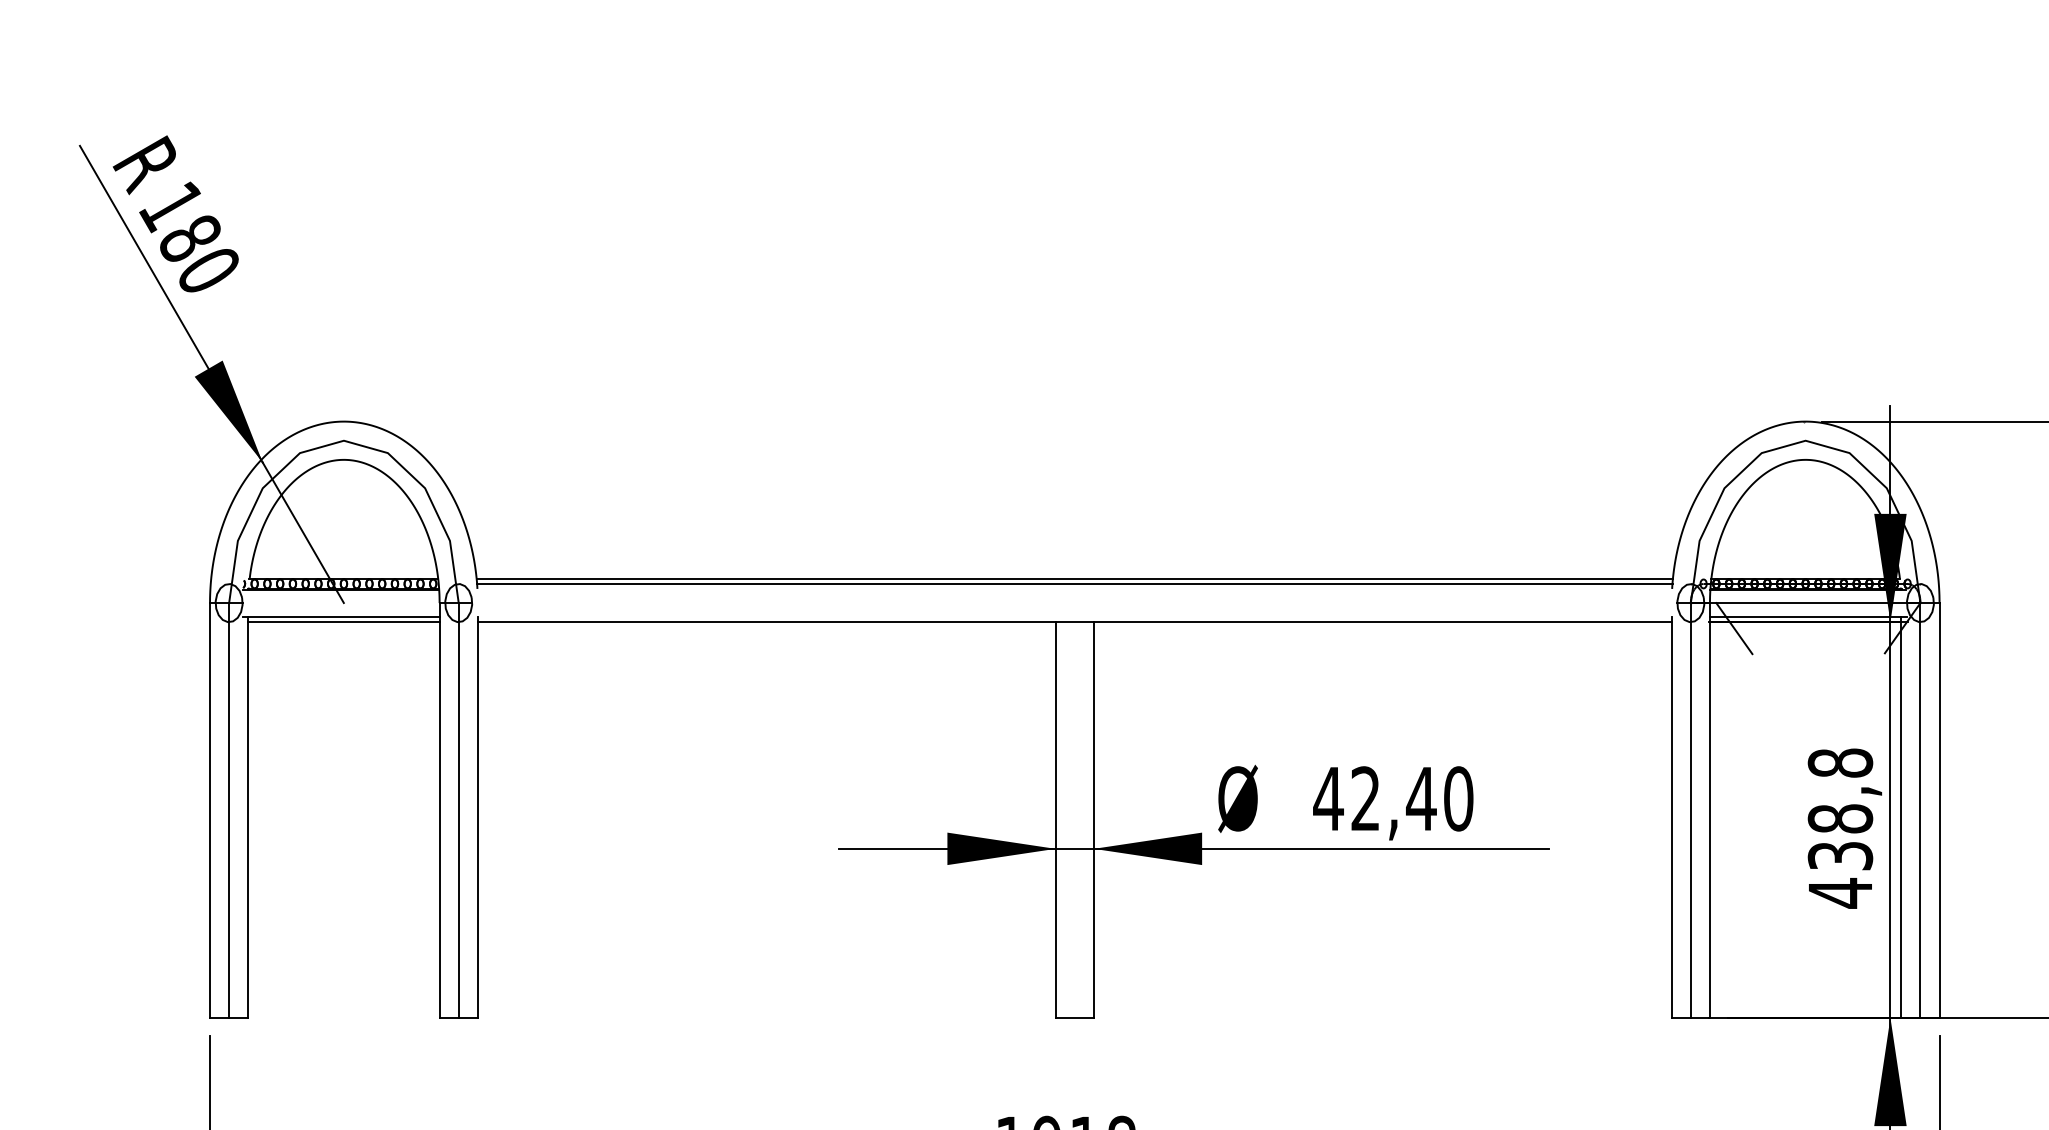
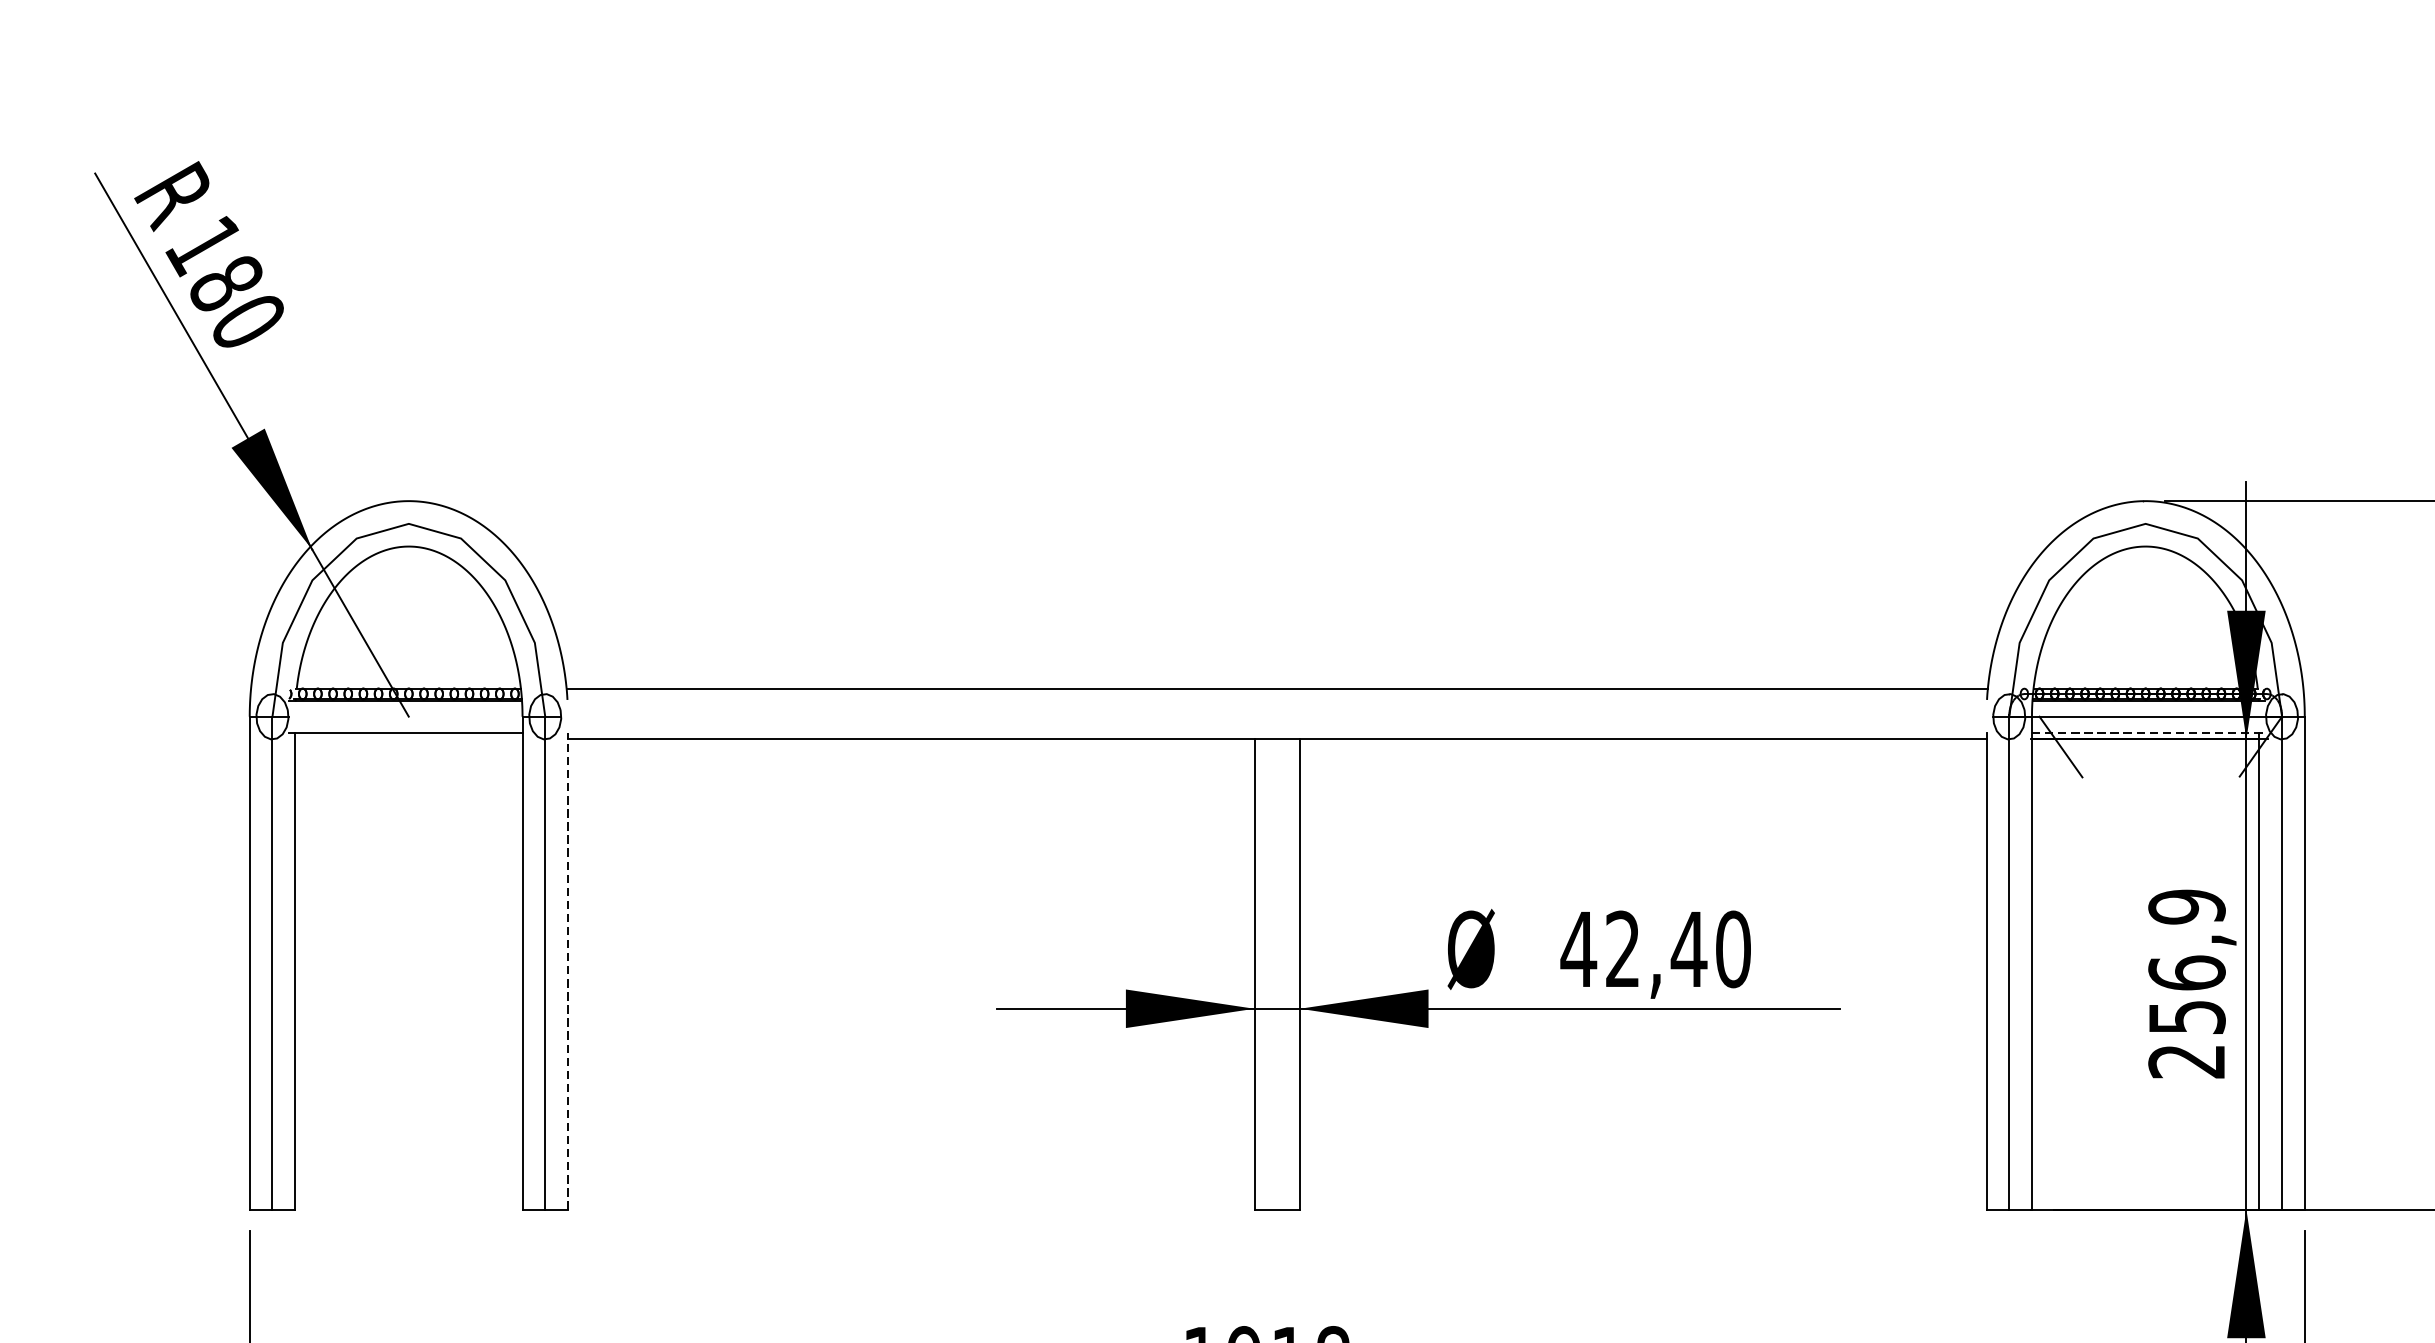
line: (1074, 583) -> (1276, 693), removed
line: (1808, 616) -> (2149, 732), solid -> dashed
line: (343, 622) -> (408, 739), removed
line: (477, 817) -> (567, 971), solid -> dashed
text: (1840, 828) -> (2187, 984), 438,8 -> 256,9

